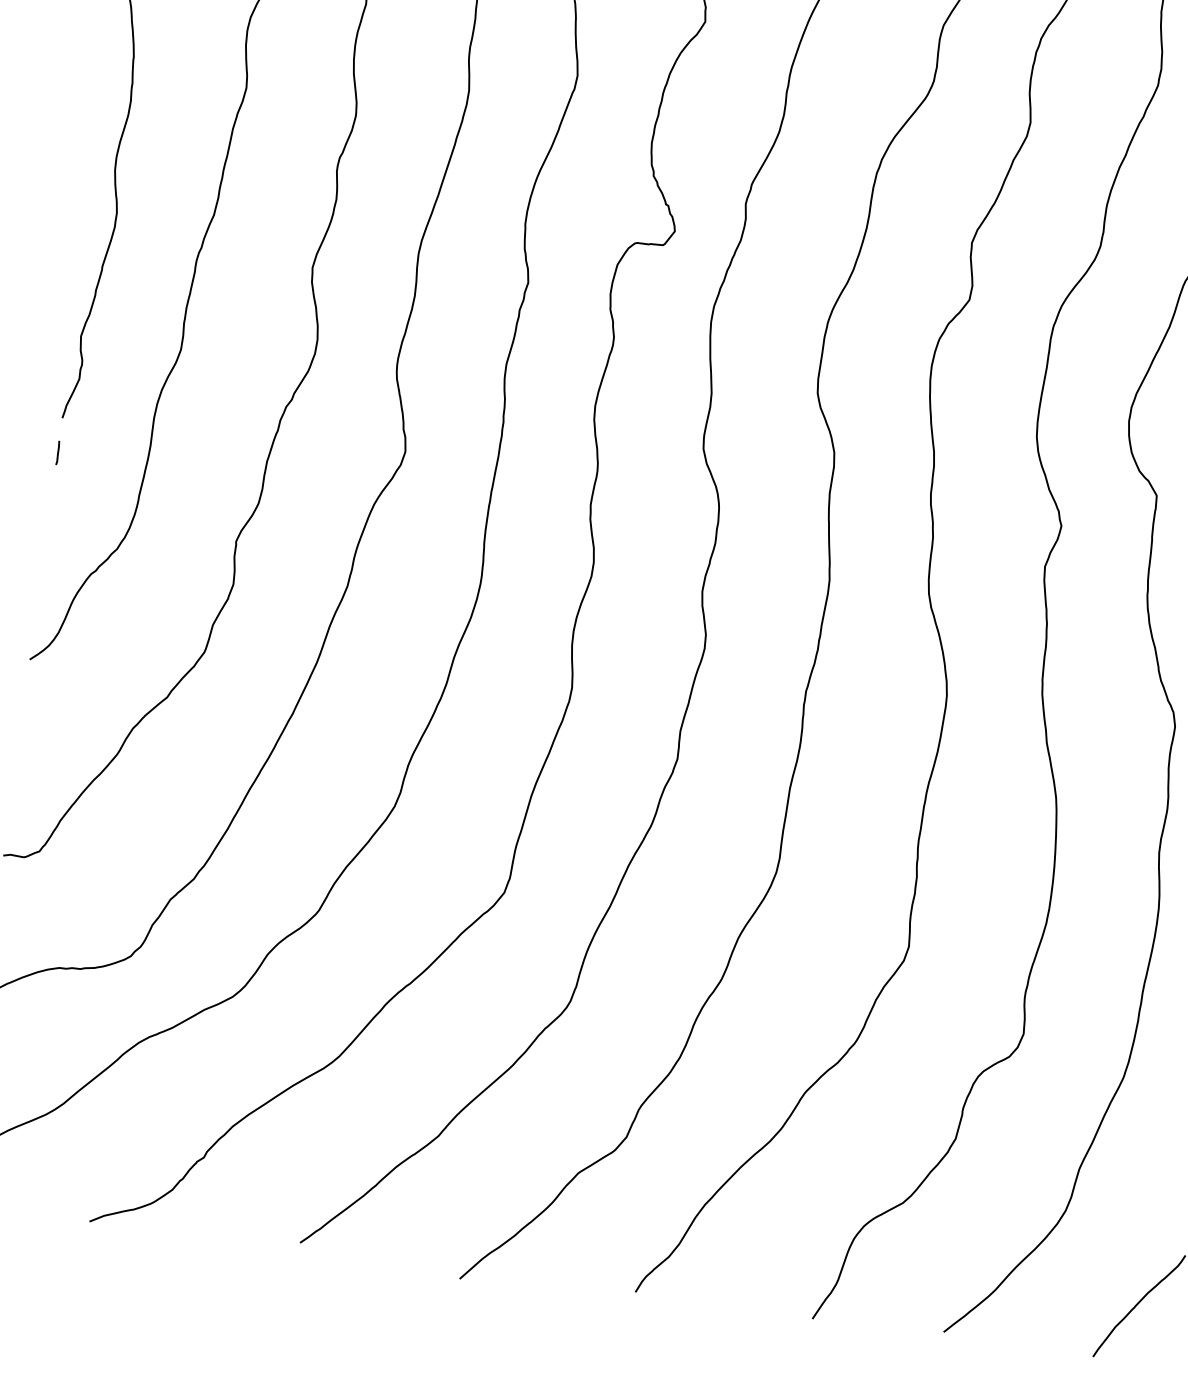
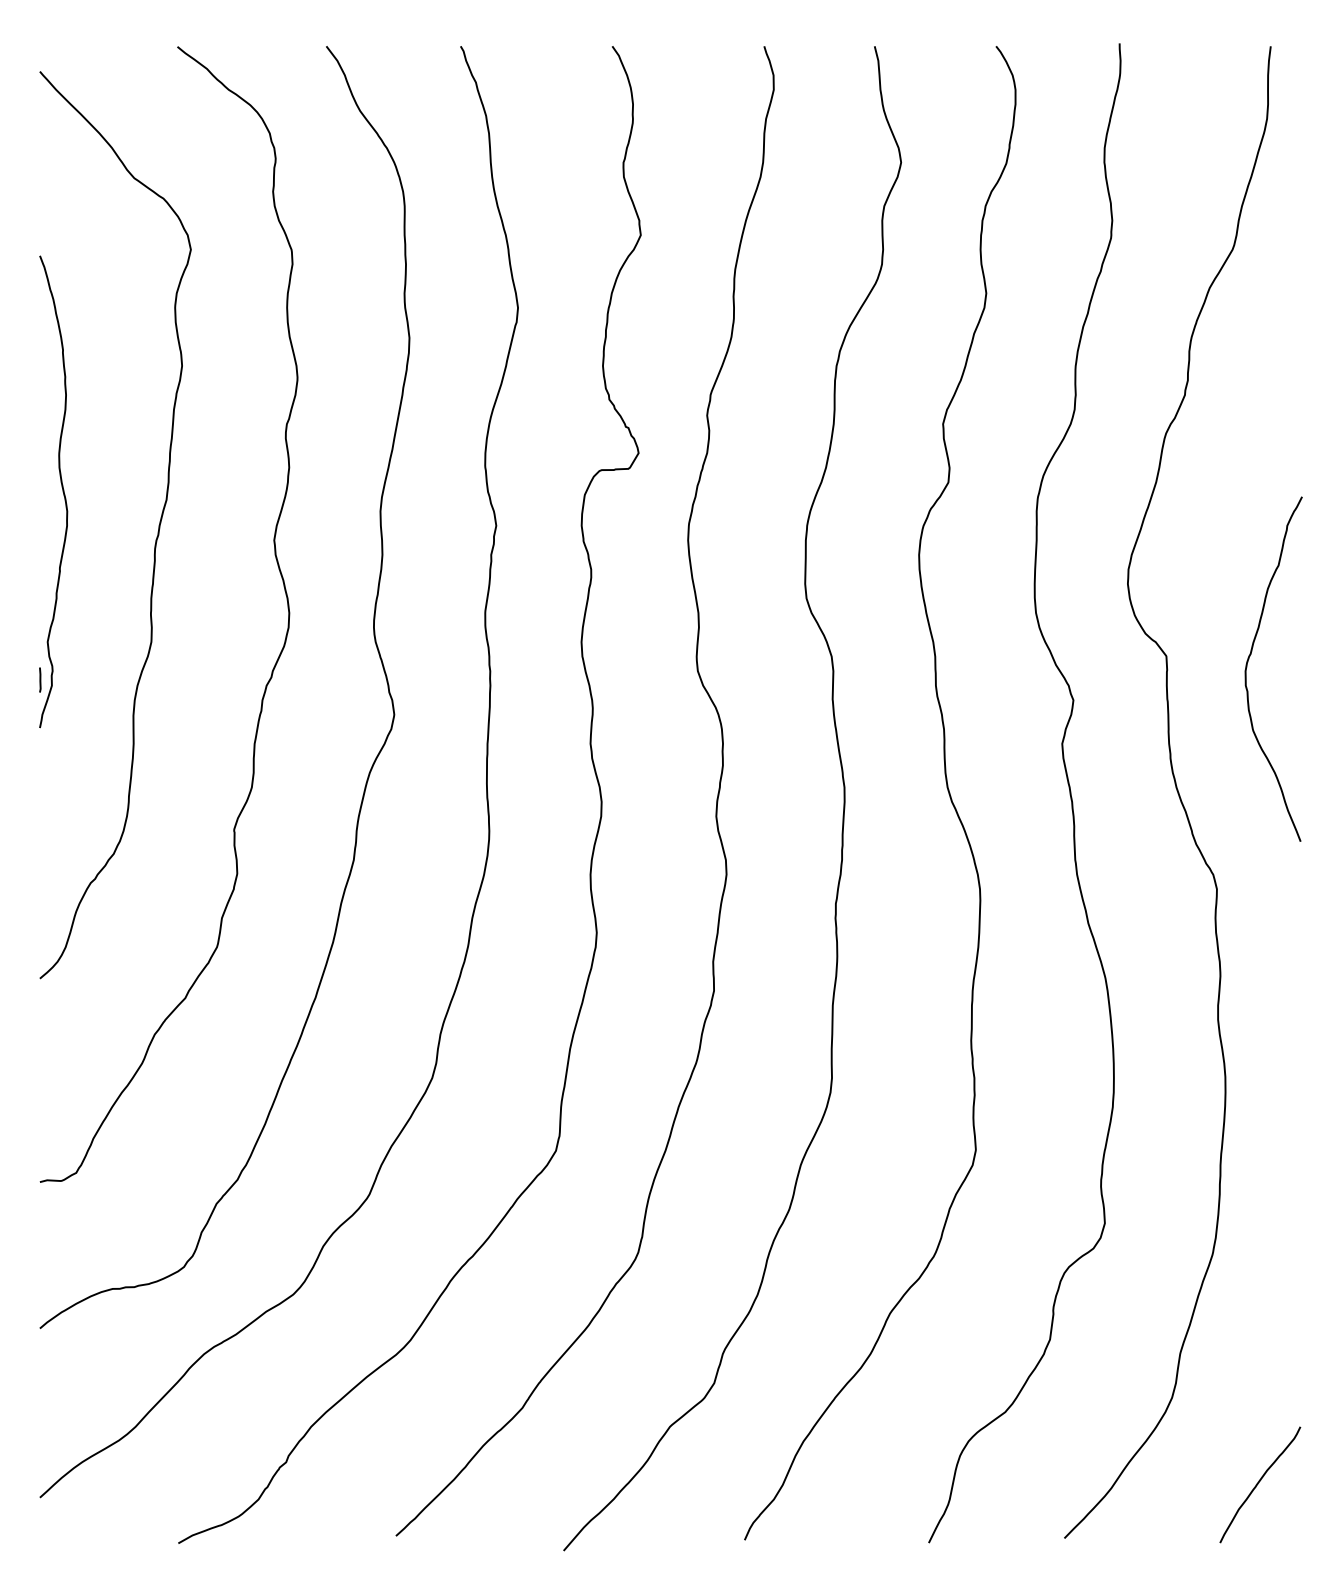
line: (58, 452) -> (40, 679), moved

